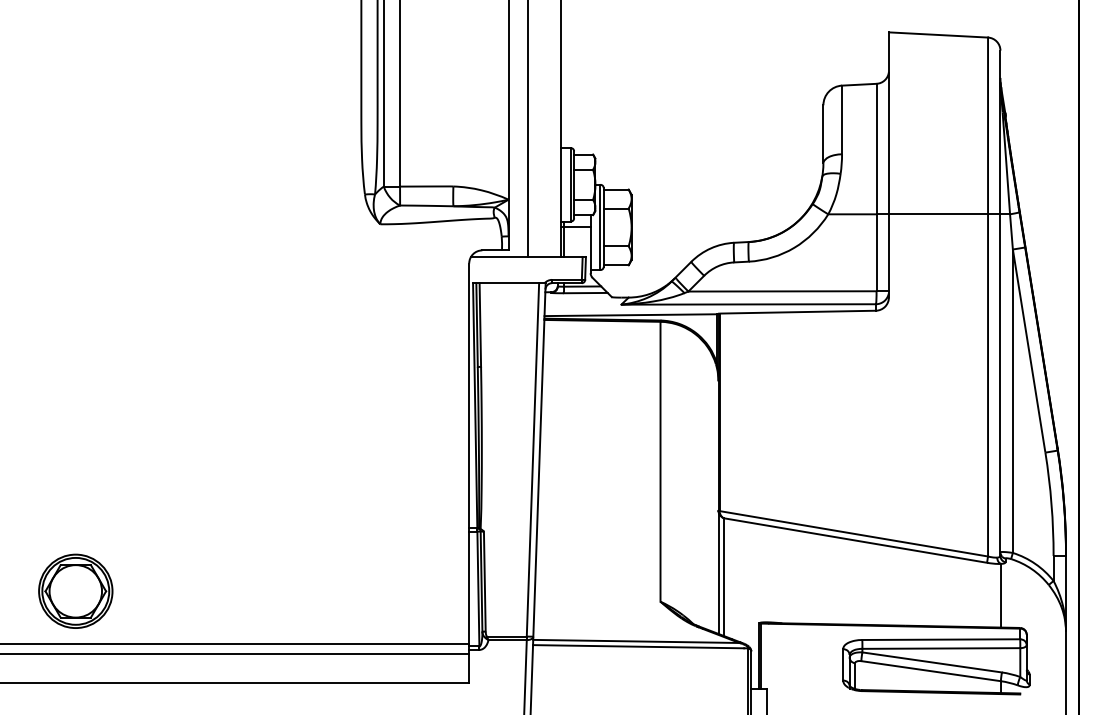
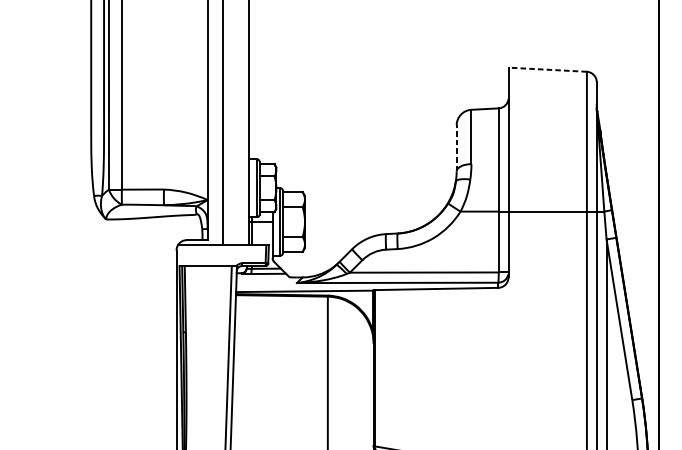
line: (938, 34) -> (547, 69), solid -> dashed
line: (823, 133) -> (456, 147), solid -> dashed

